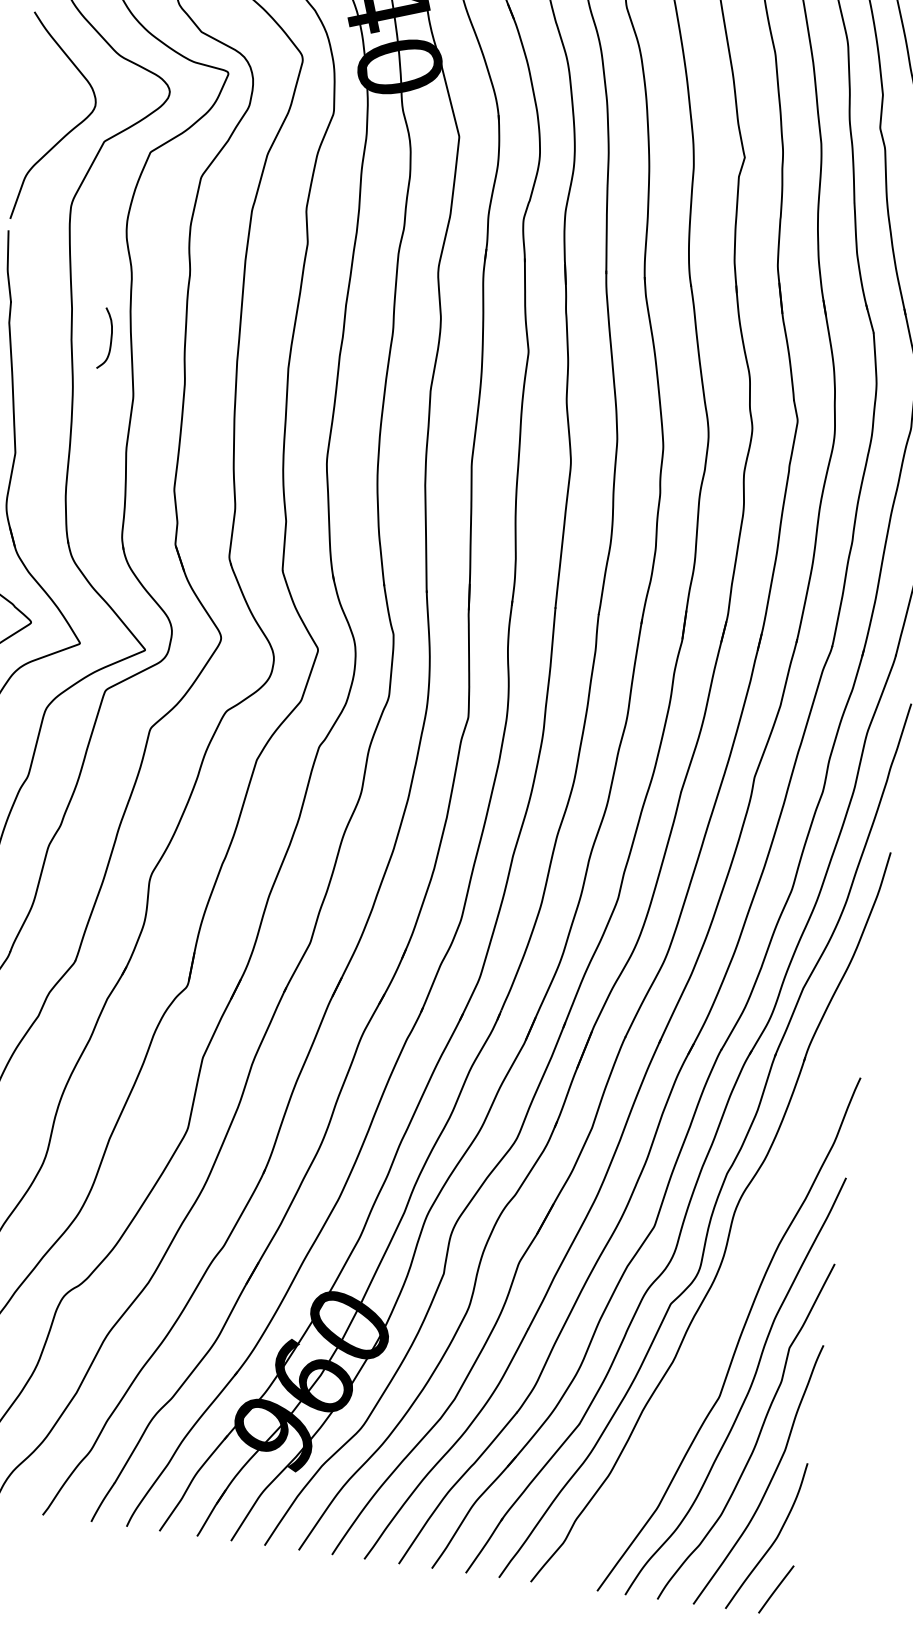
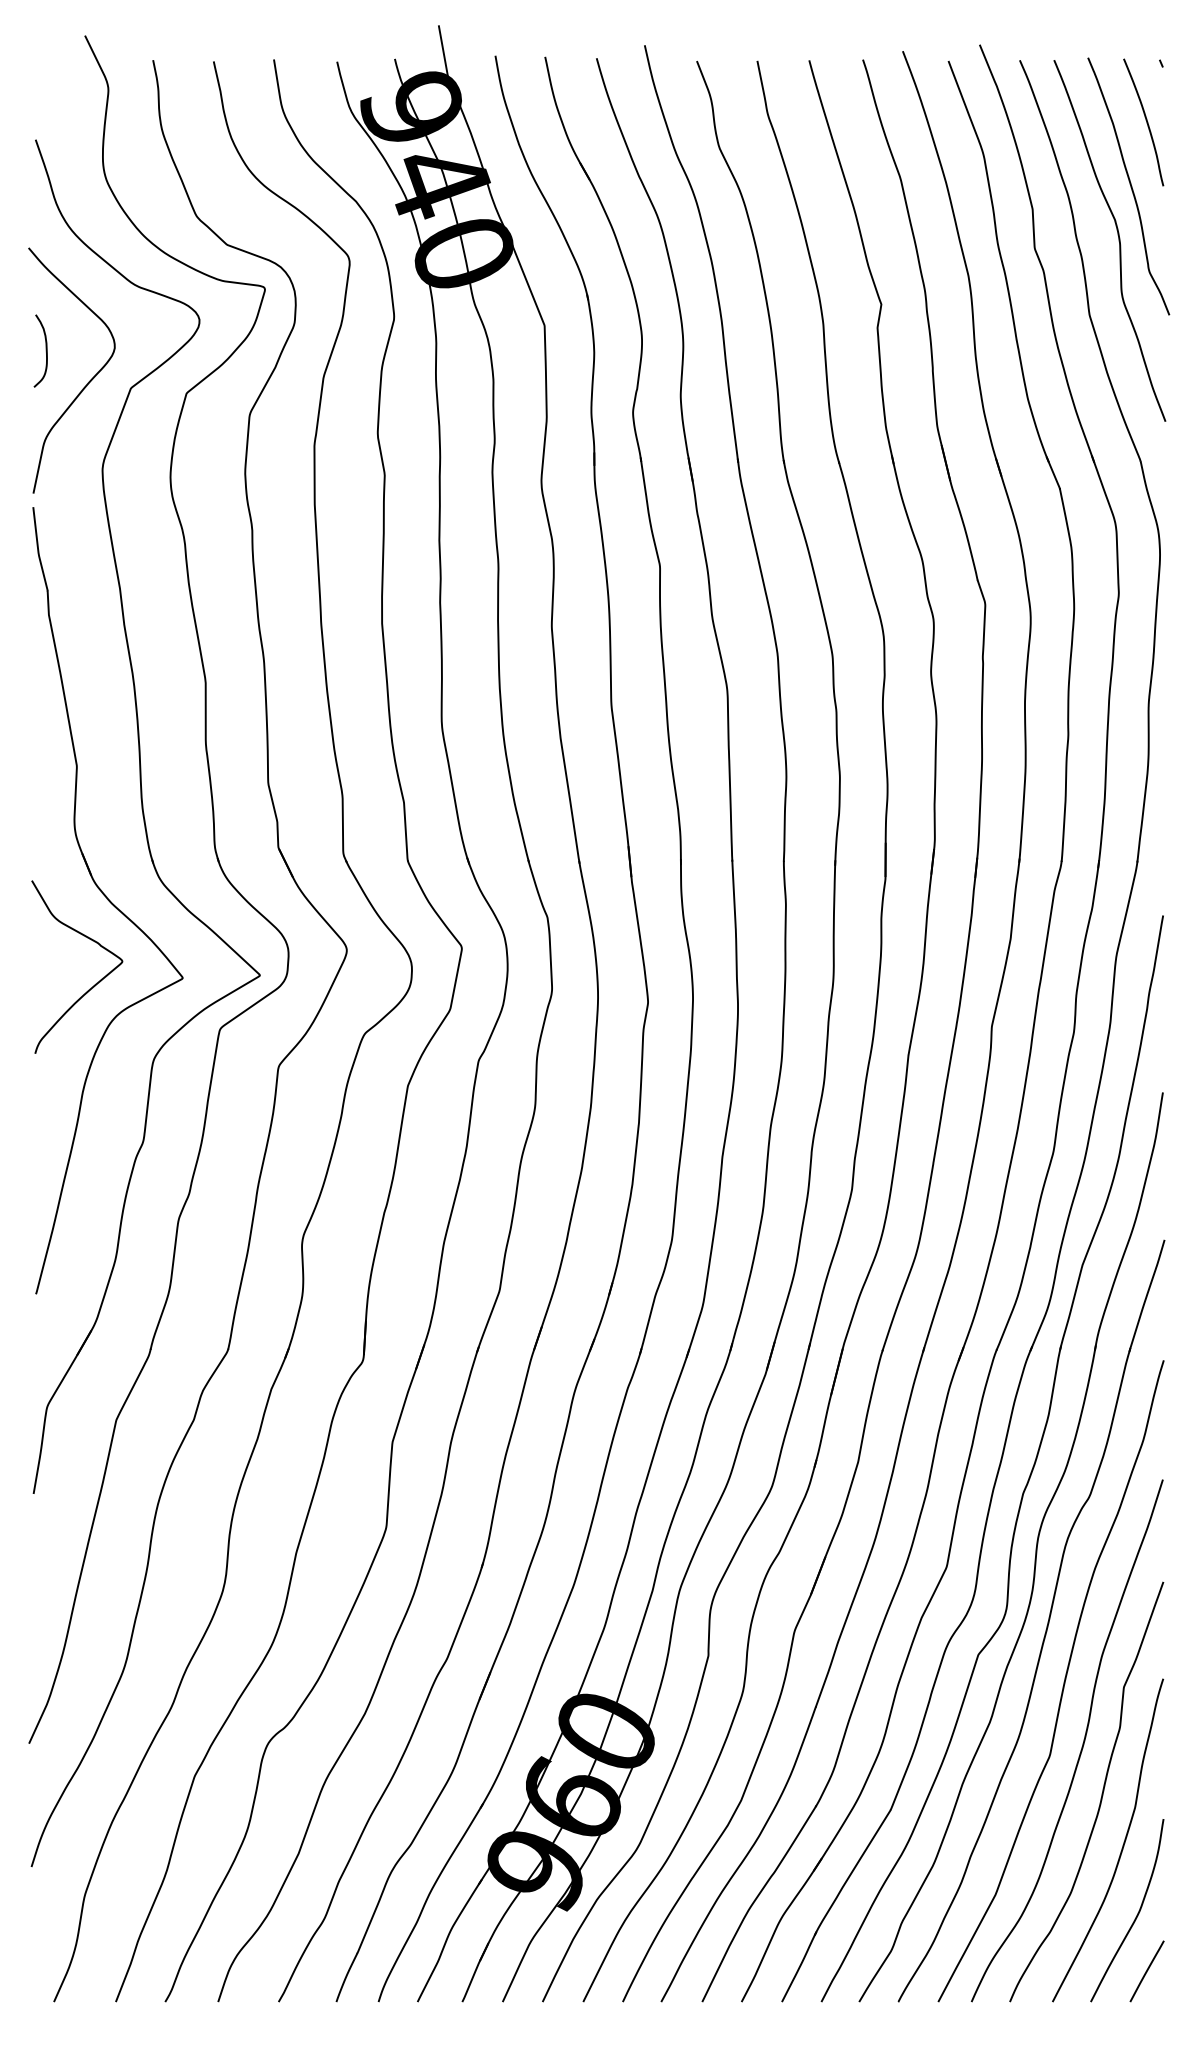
curve: (110, 338) -> (45, 350), moved
part: (731, 1287) -> (1046, 1625), added

